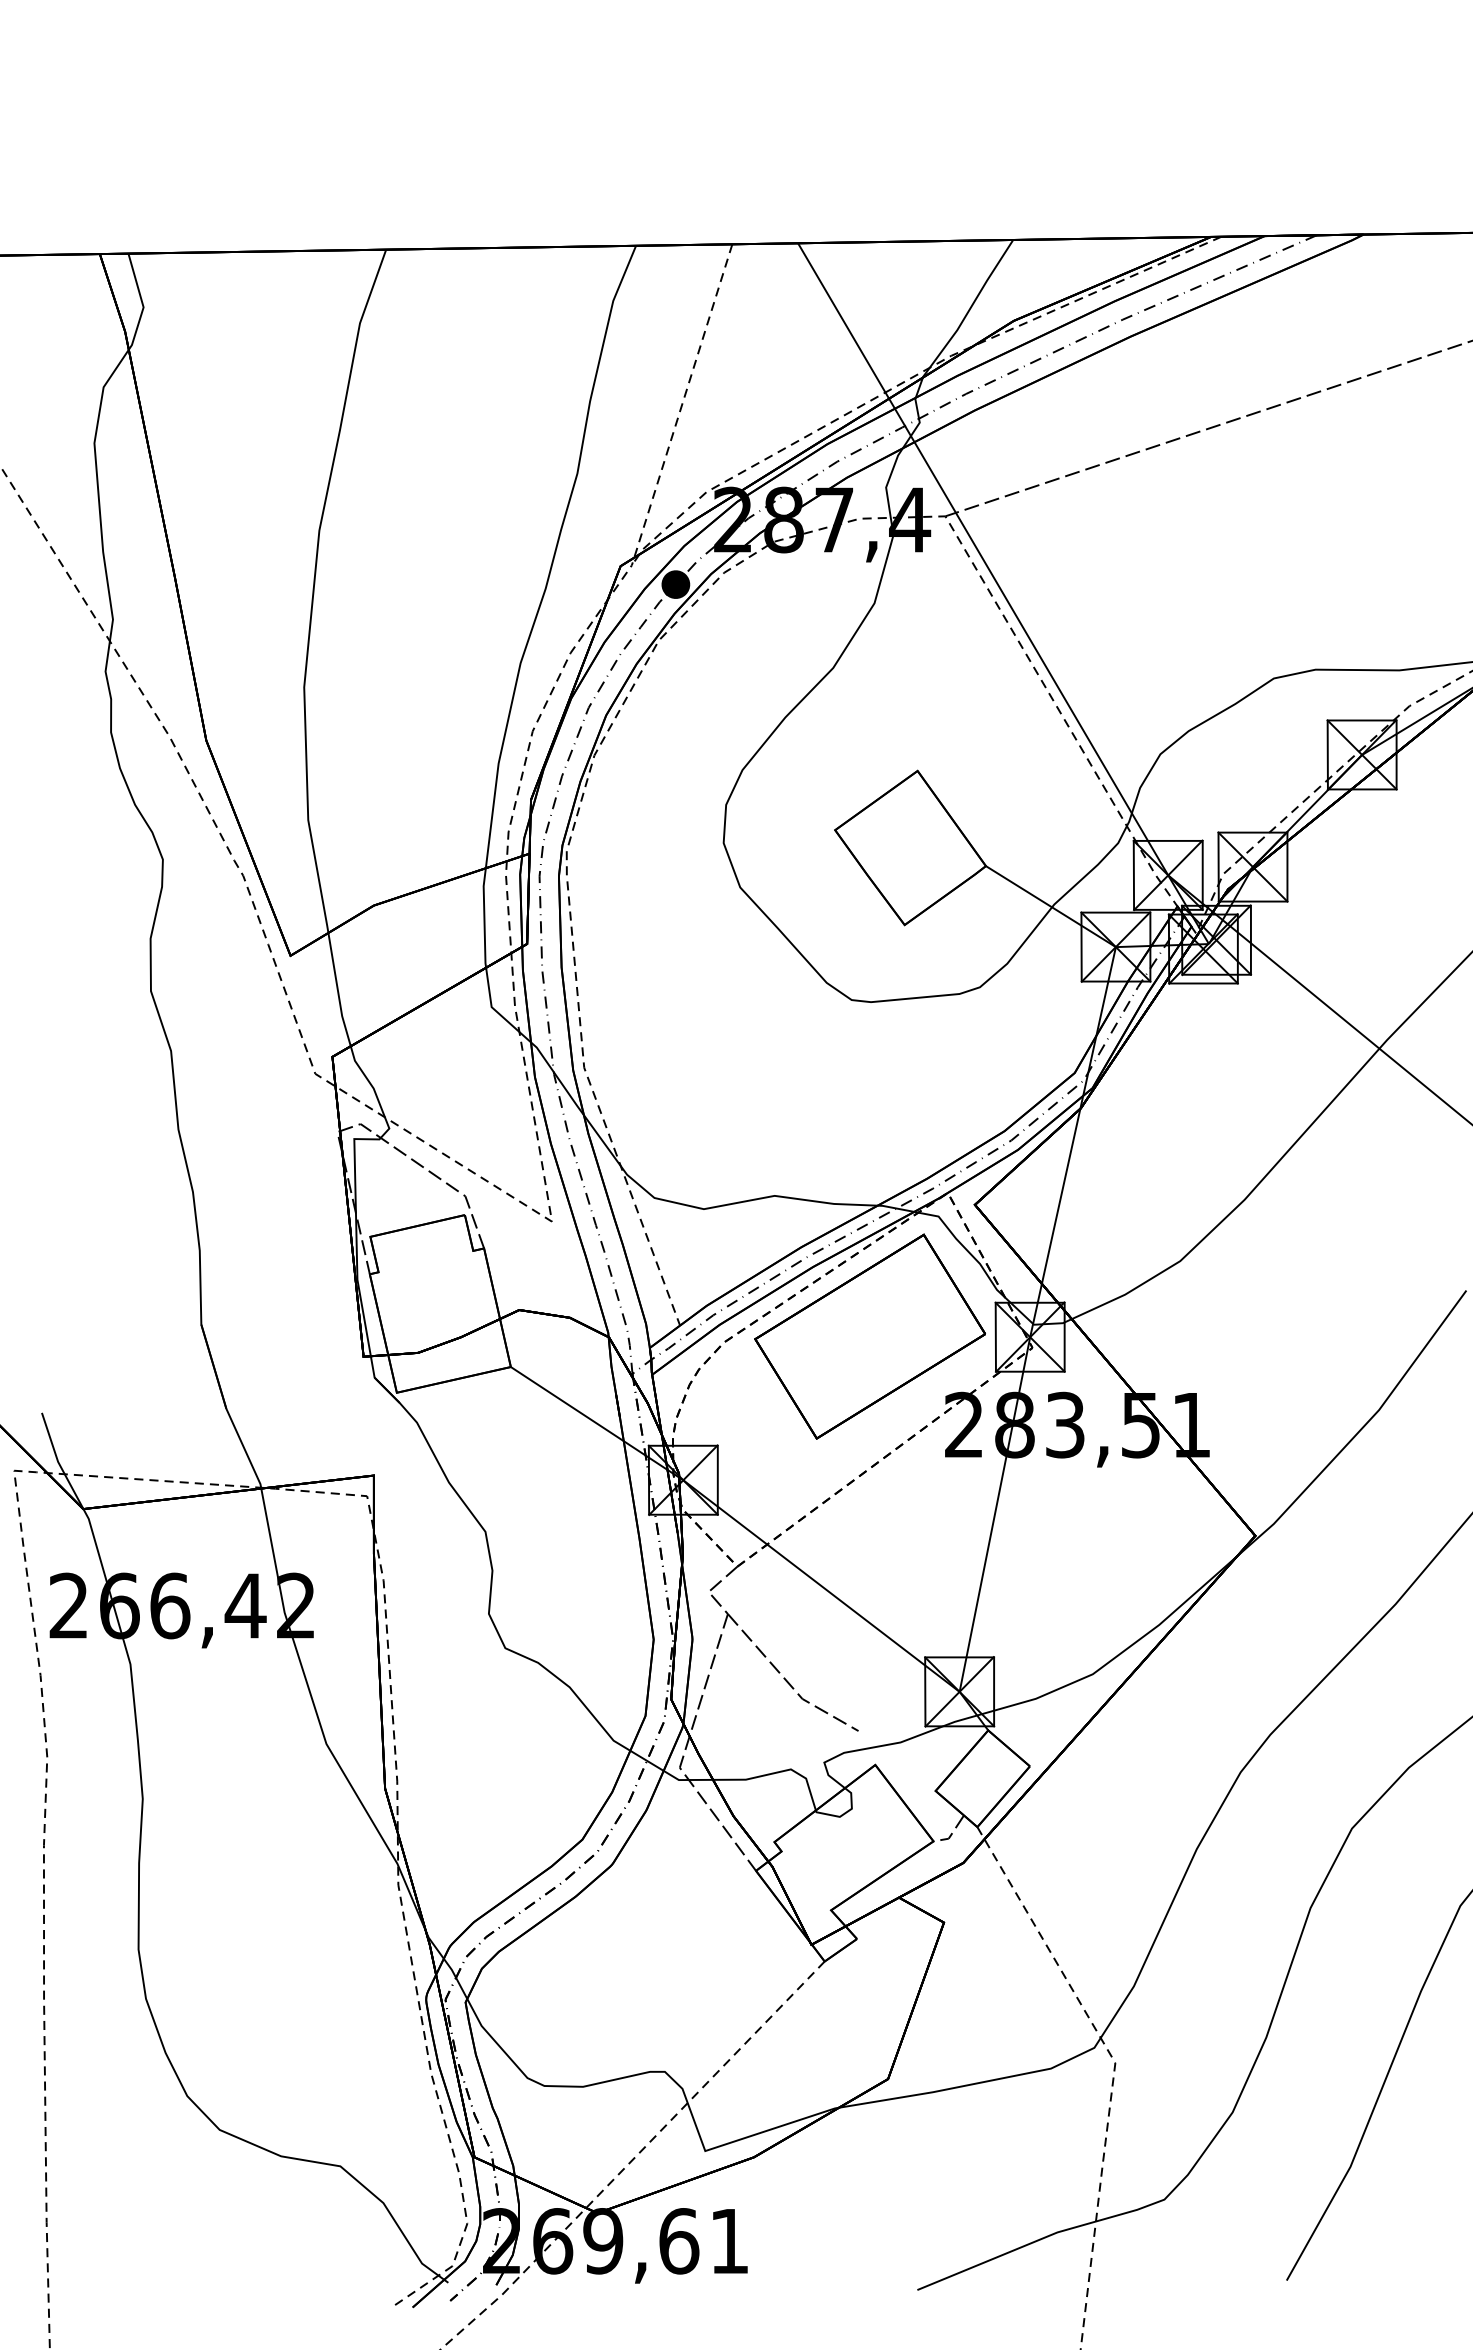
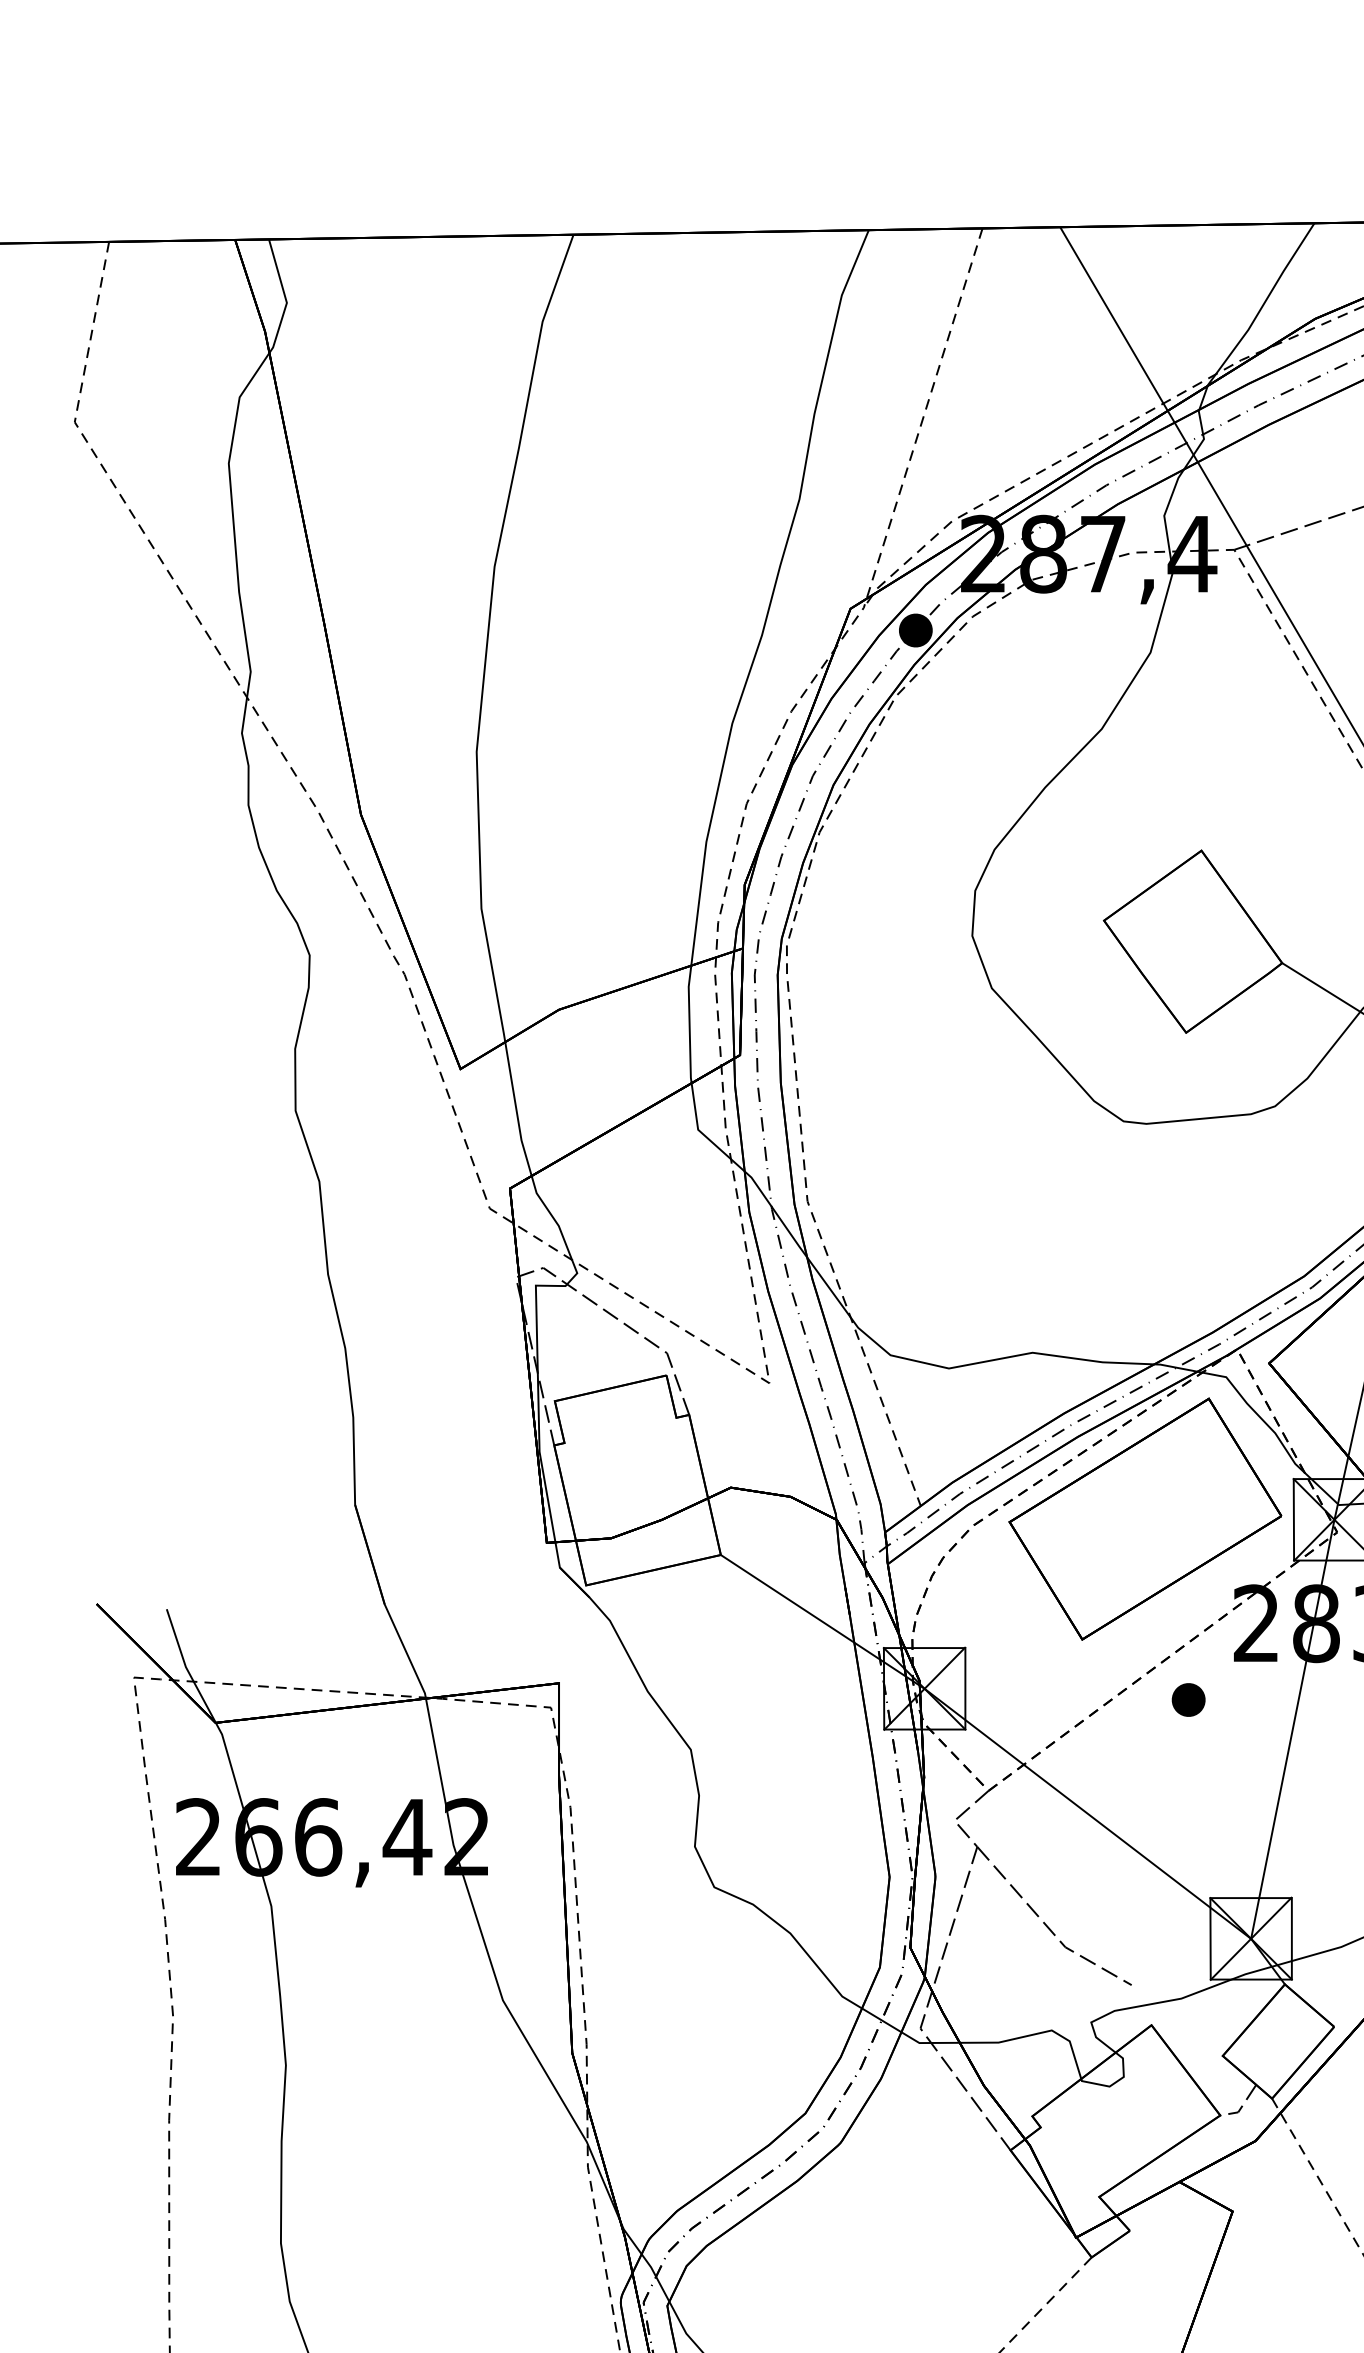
part: (906, 1489) -> (1188, 1699), added

